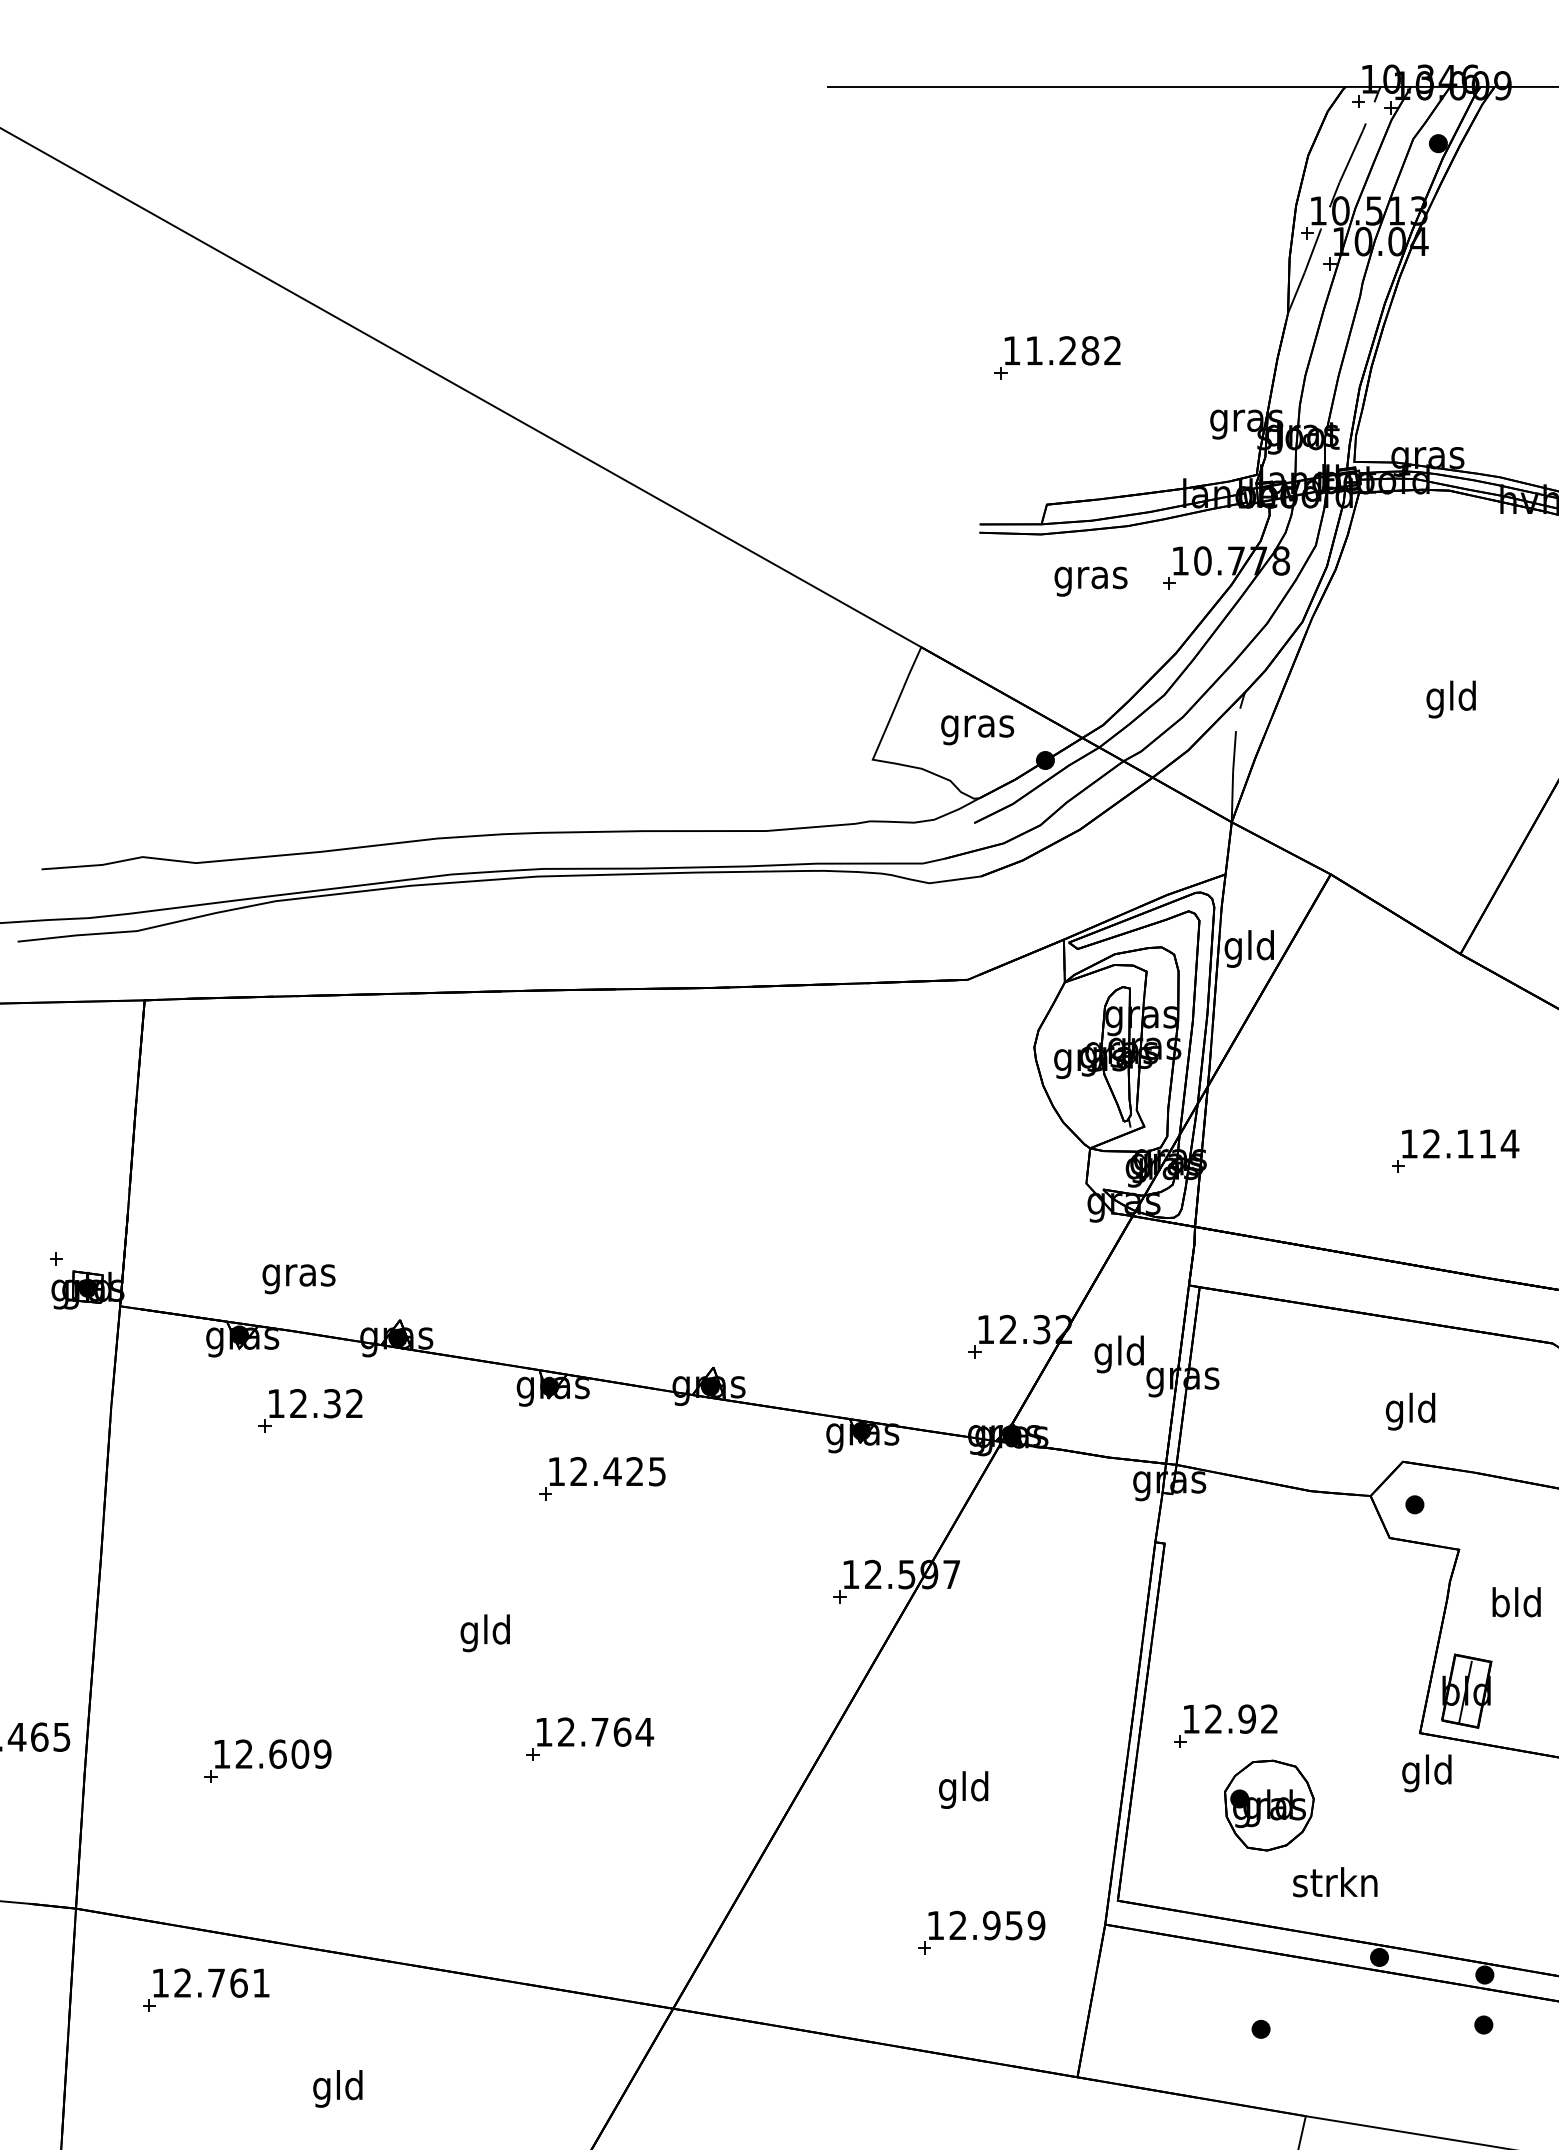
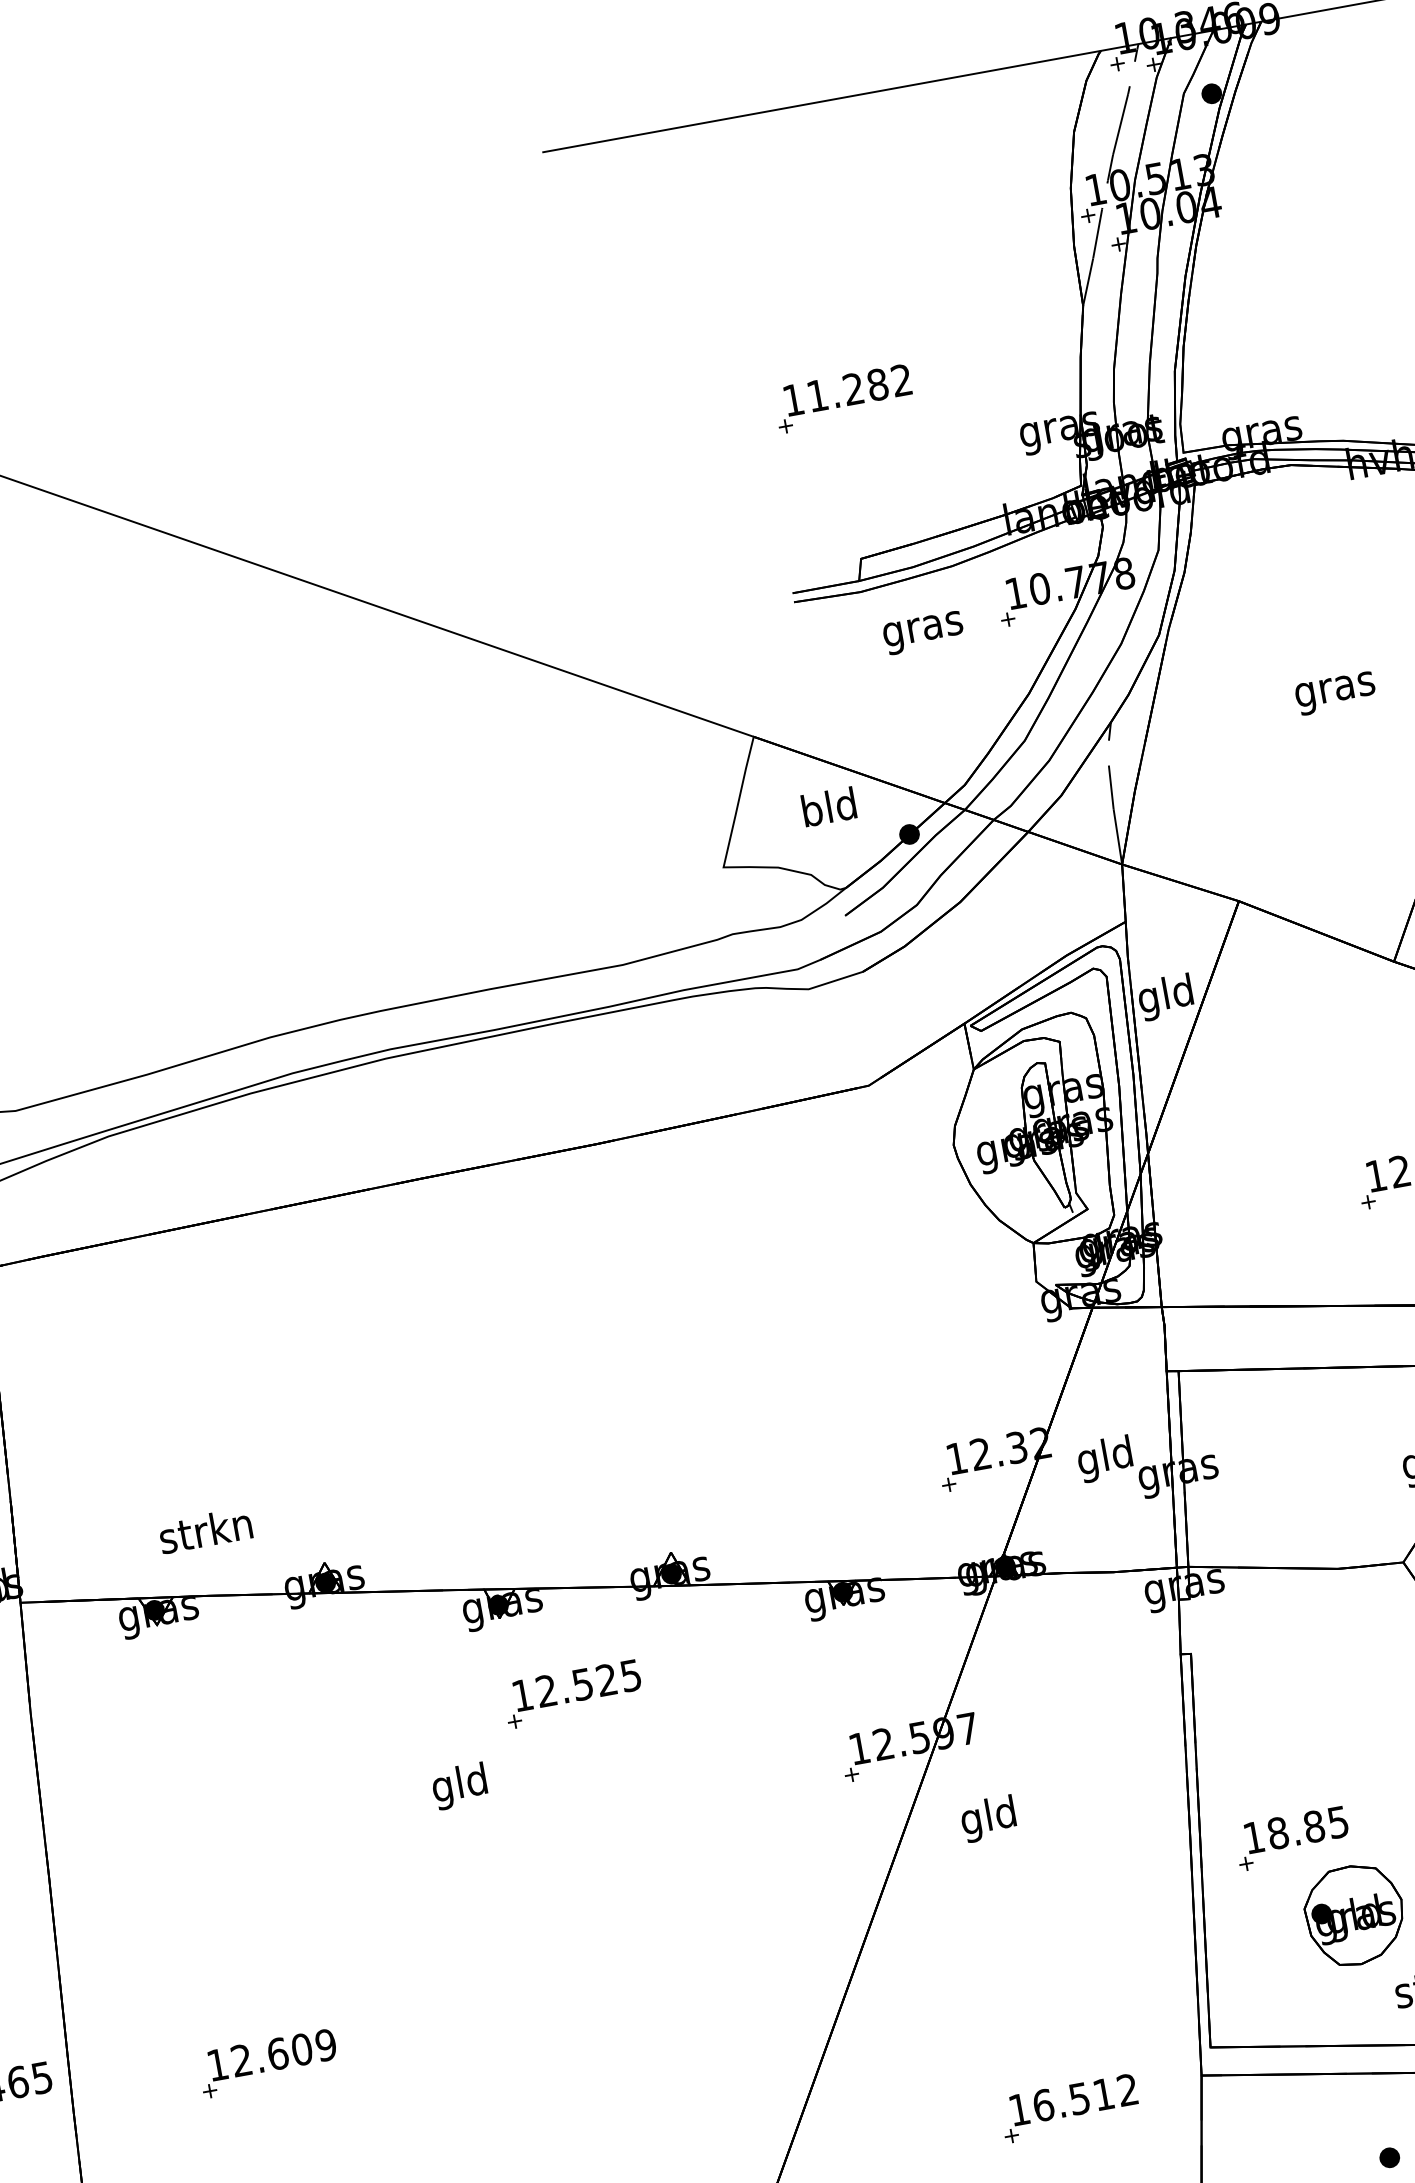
text: (1451, 699) -> (1334, 689), gld -> gras
text: (977, 726) -> (829, 811), gras -> bld
text: (298, 1275) -> (206, 1534), gras -> strkn
part: (310, 1410) -> (245, 1677), removed
text: (612, 1471) -> (582, 1684), 12.425 -> 12.525
text: (484, 1633) -> (459, 1786), moved
text: (1241, 1718) -> (1307, 1827), 12.92 -> 18.85
part: (585, 1742) -> (606, 1981), removed
text: (963, 1789) -> (988, 1818), moved
text: (997, 1925) -> (1085, 2097), 12.959 -> 16.512

